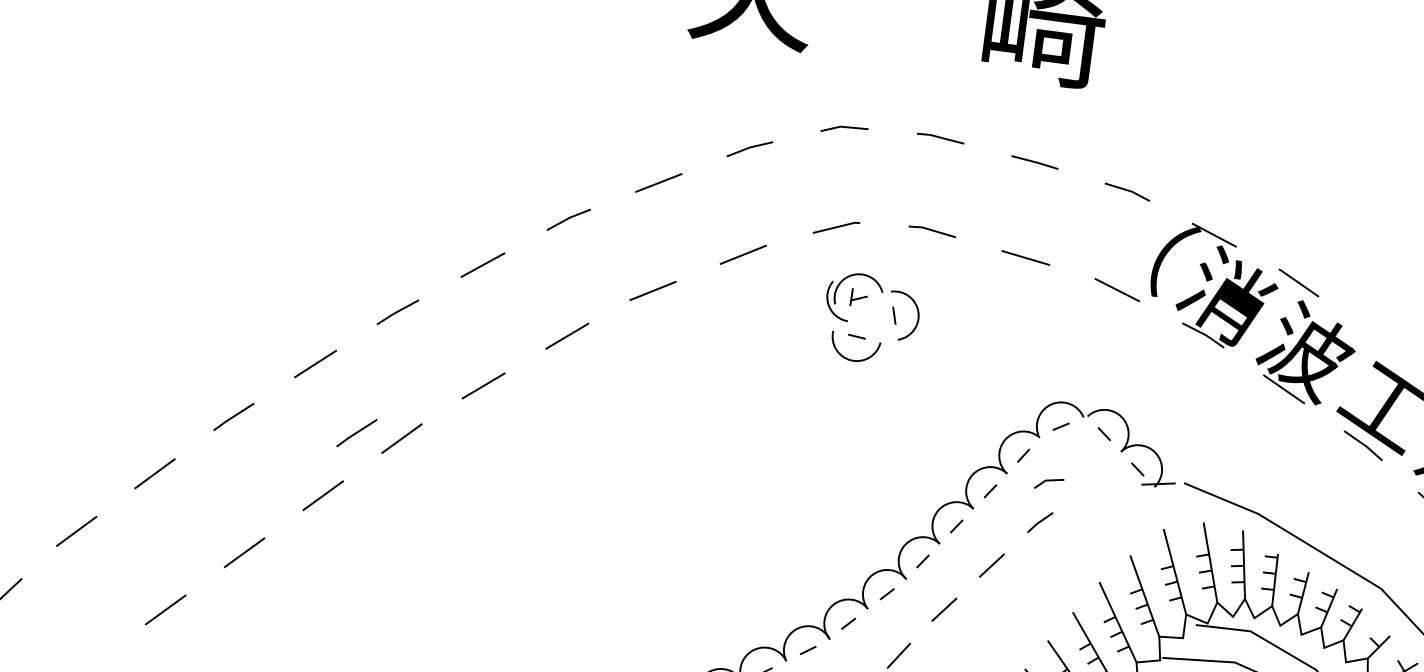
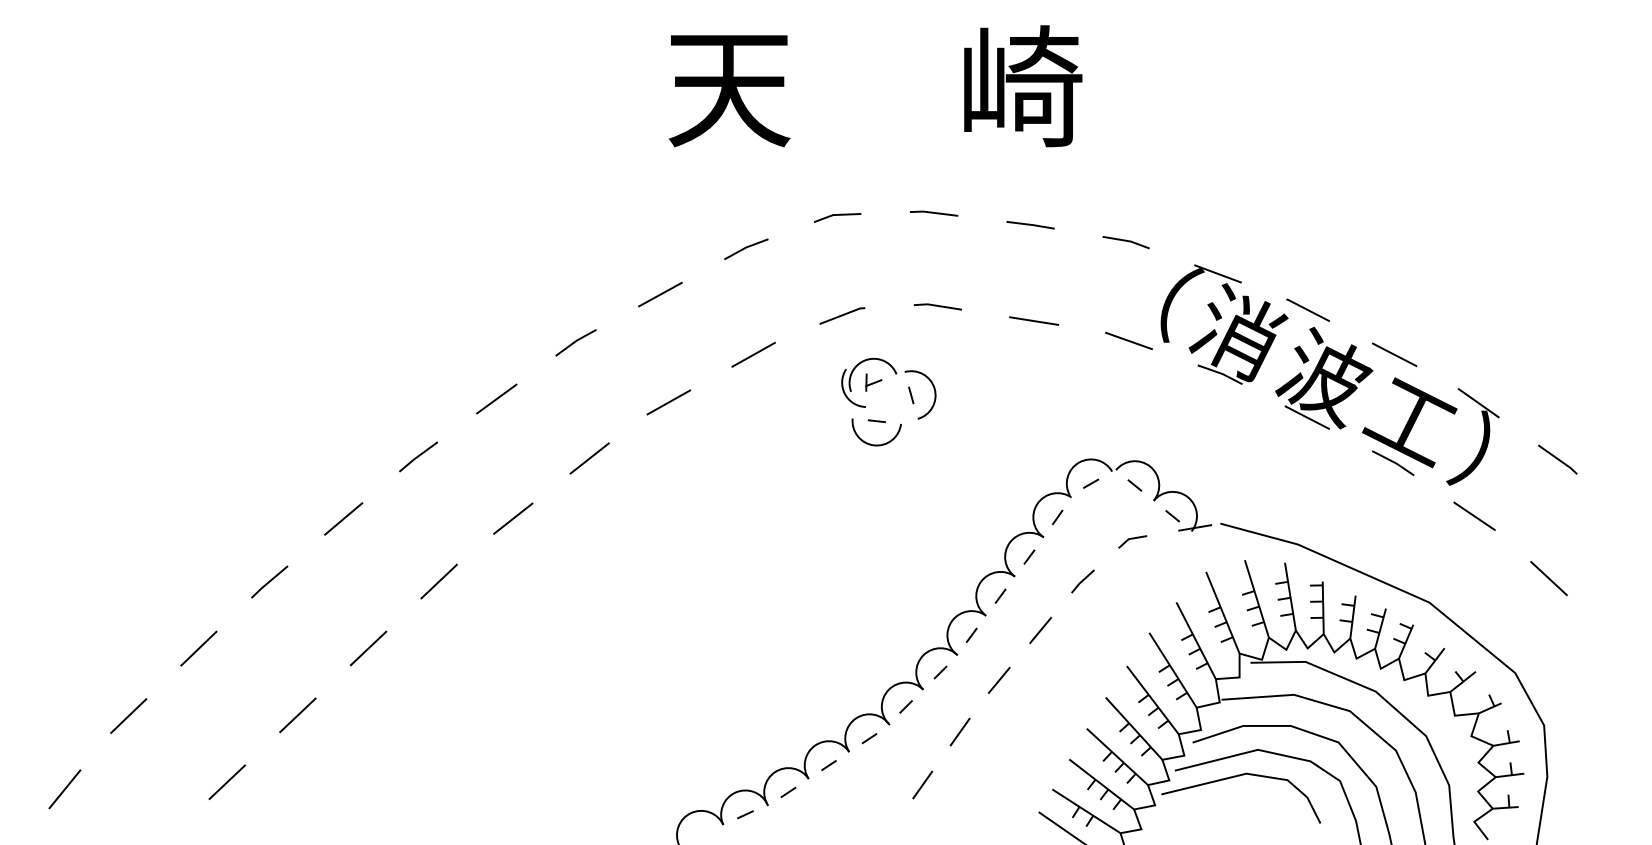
line: (1378, 338) -> (1394, 354), added
line: (356, 432) -> (393, 581), removed
line: (1049, 481) -> (1132, 539), moved

